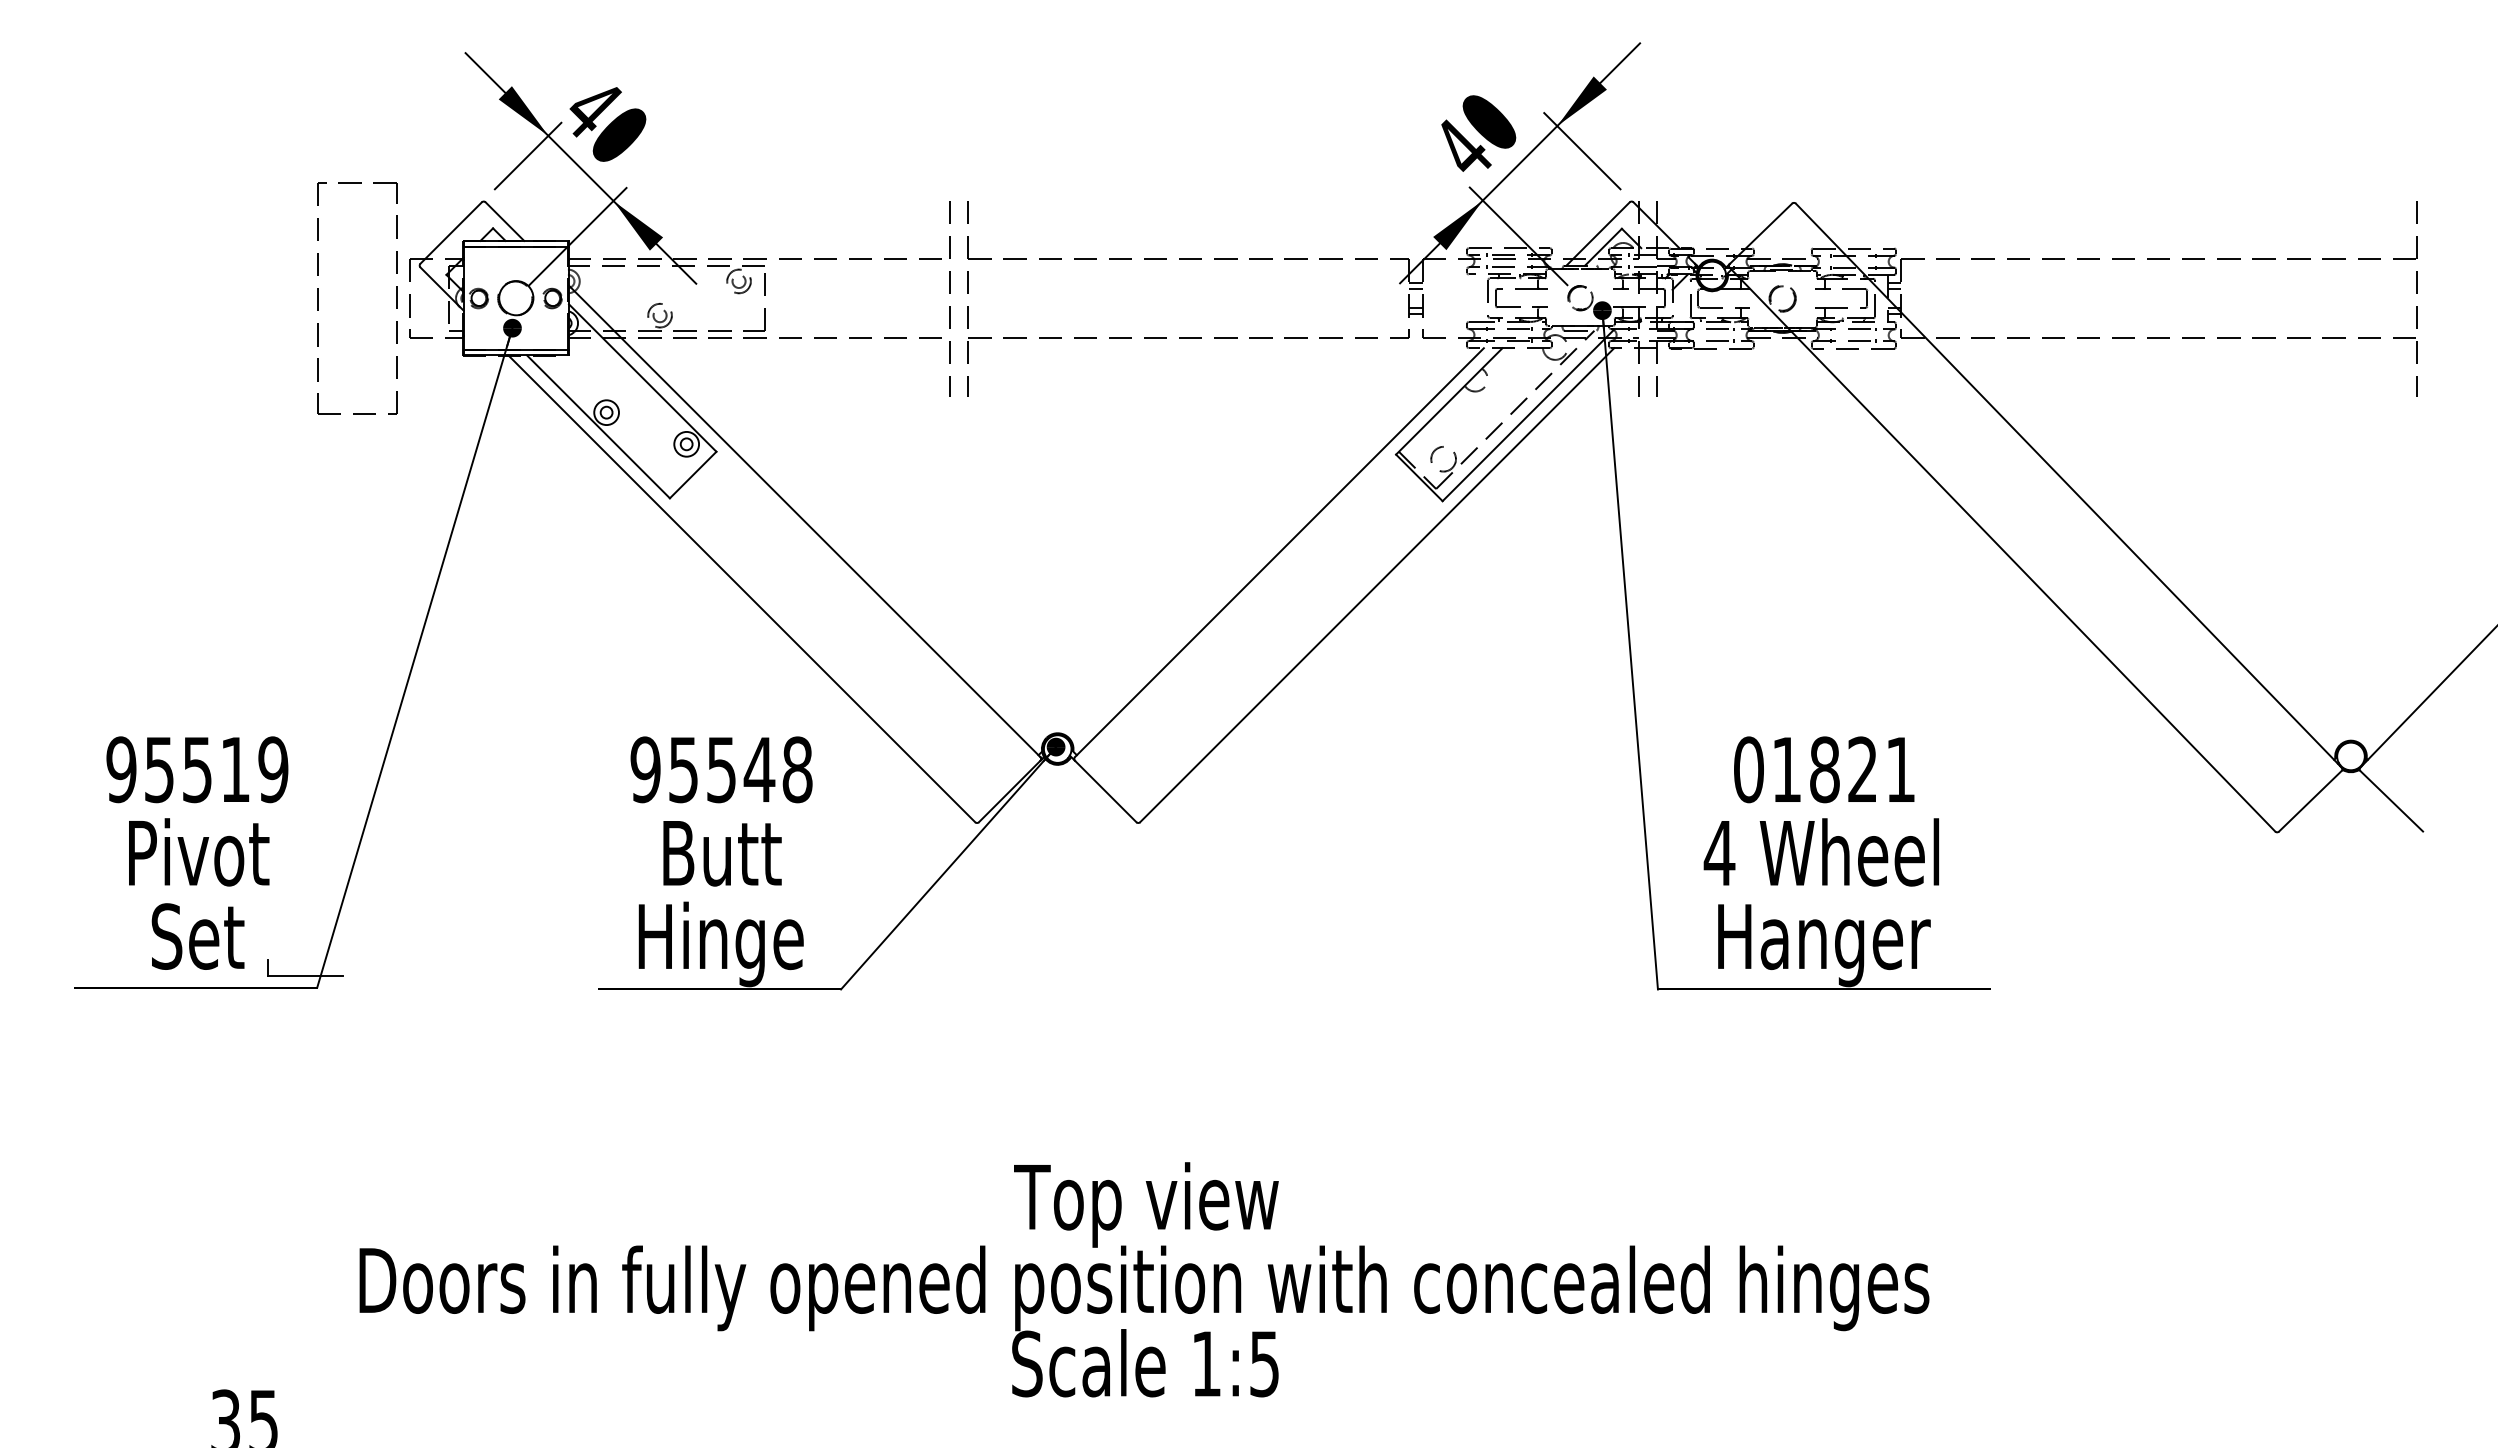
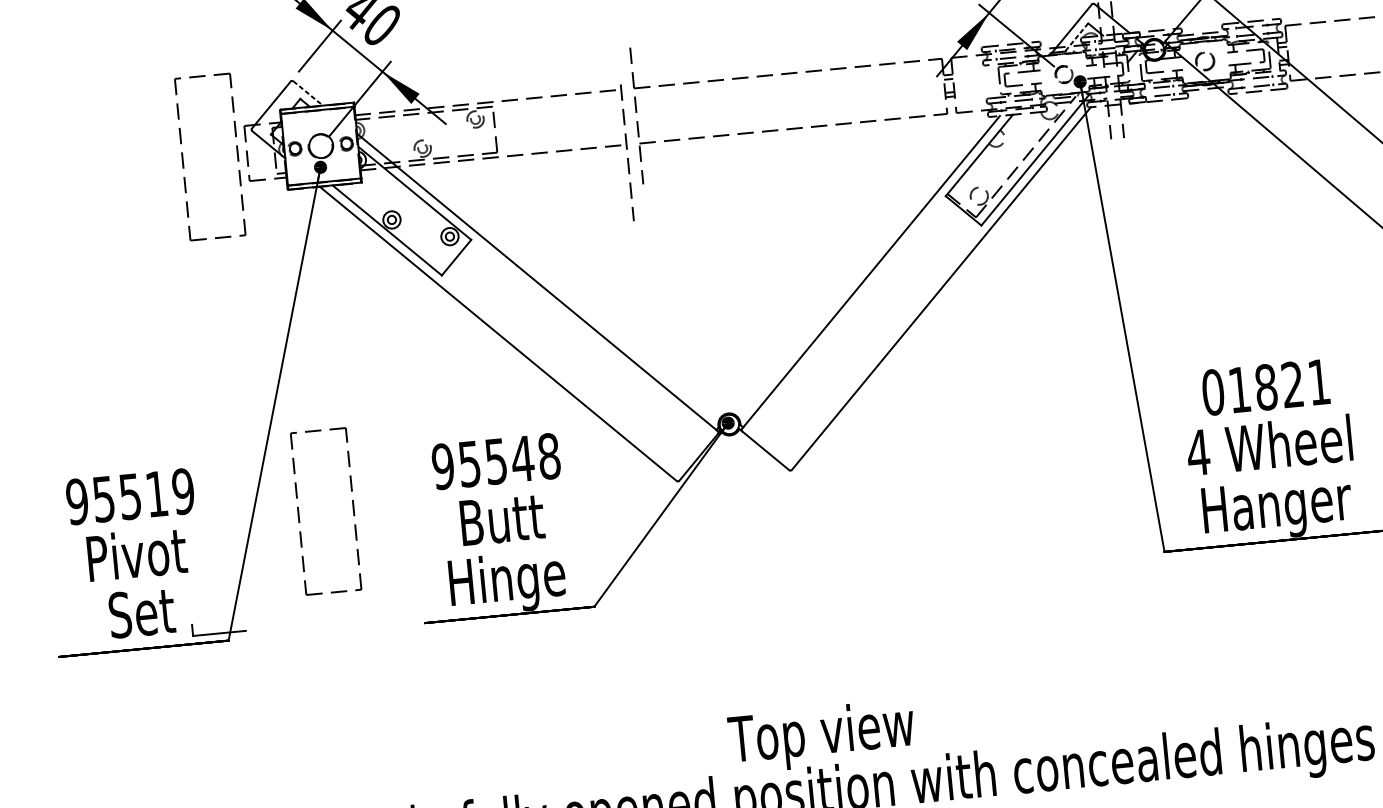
line: (505, 221) -> (308, 93), solid -> dashed
line: (1603, 247) -> (1076, 37), solid -> dashed
line: (949, 293) -> (626, 149), moved
part: (434, 817) -> (299, 514), added

